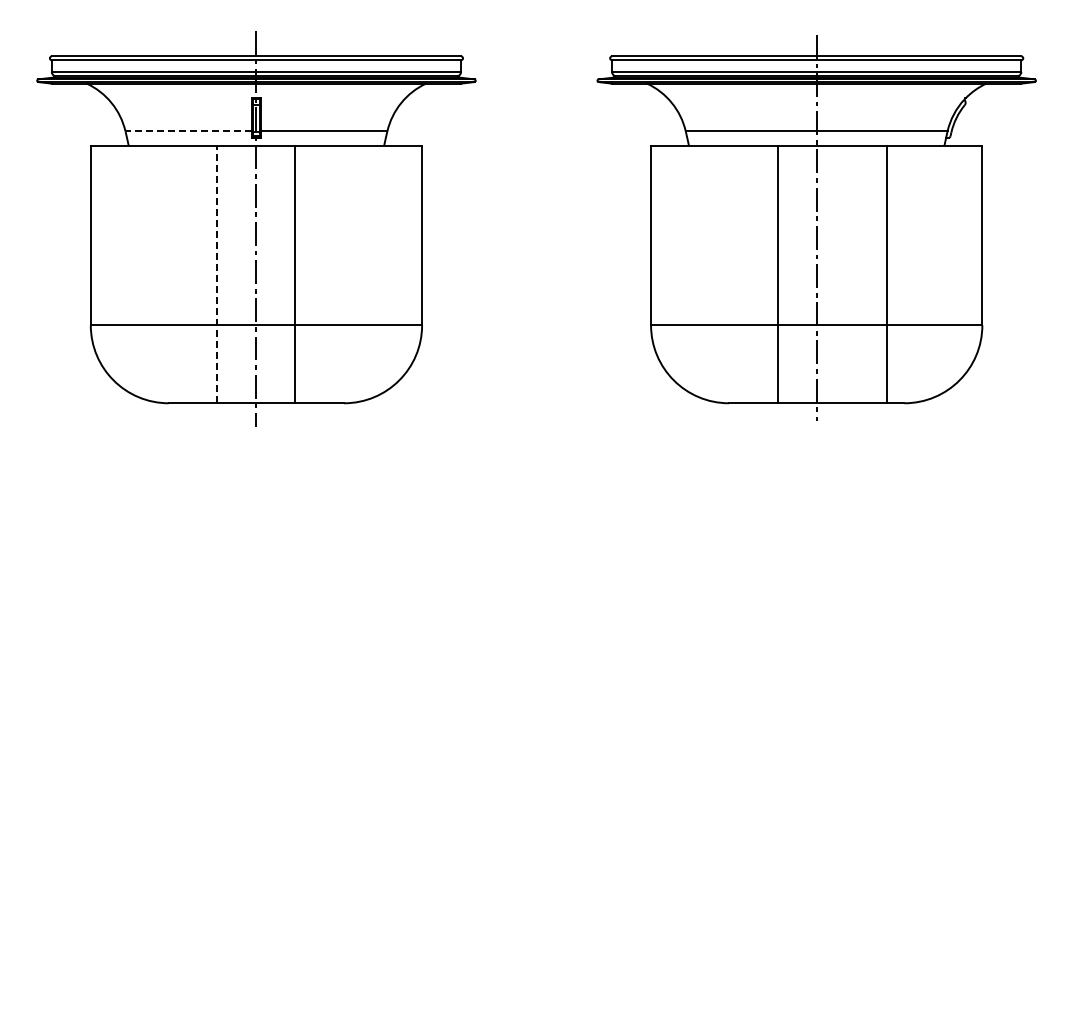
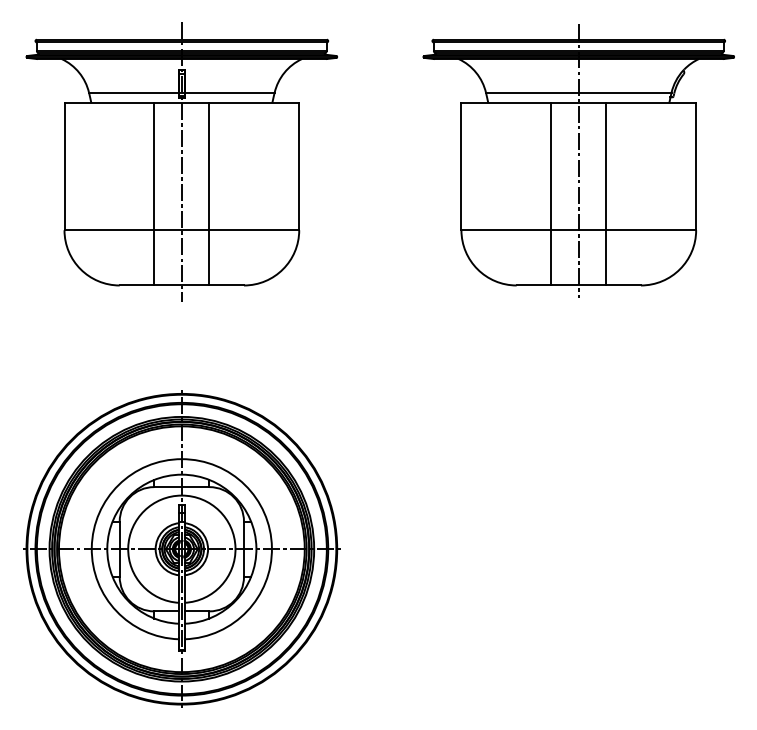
line: (188, 131) -> (133, 92), dashed -> solid
line: (217, 274) -> (154, 194), dashed -> solid
line: (886, 274) -> (606, 194), moved
part: (256, 775) -> (181, 549), added

